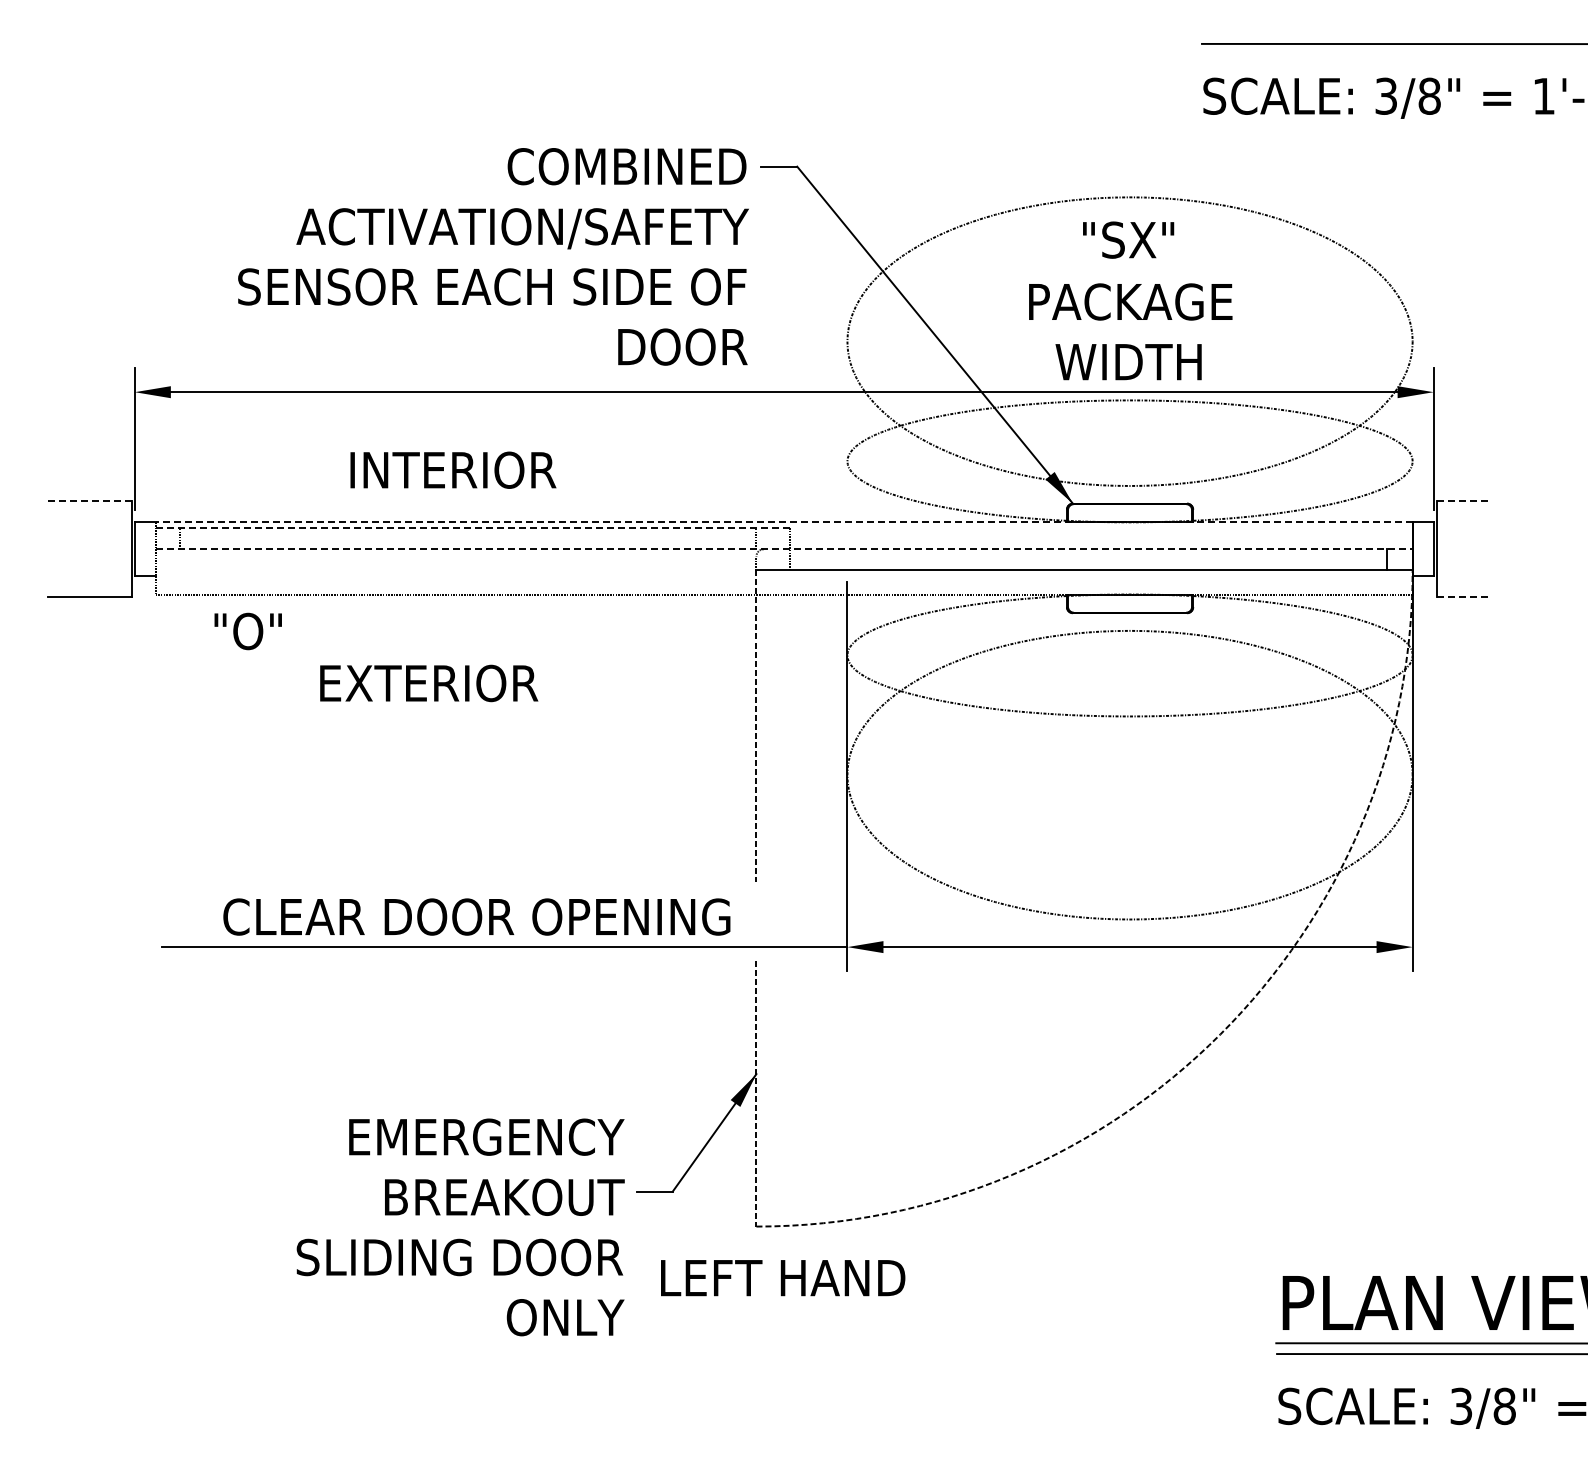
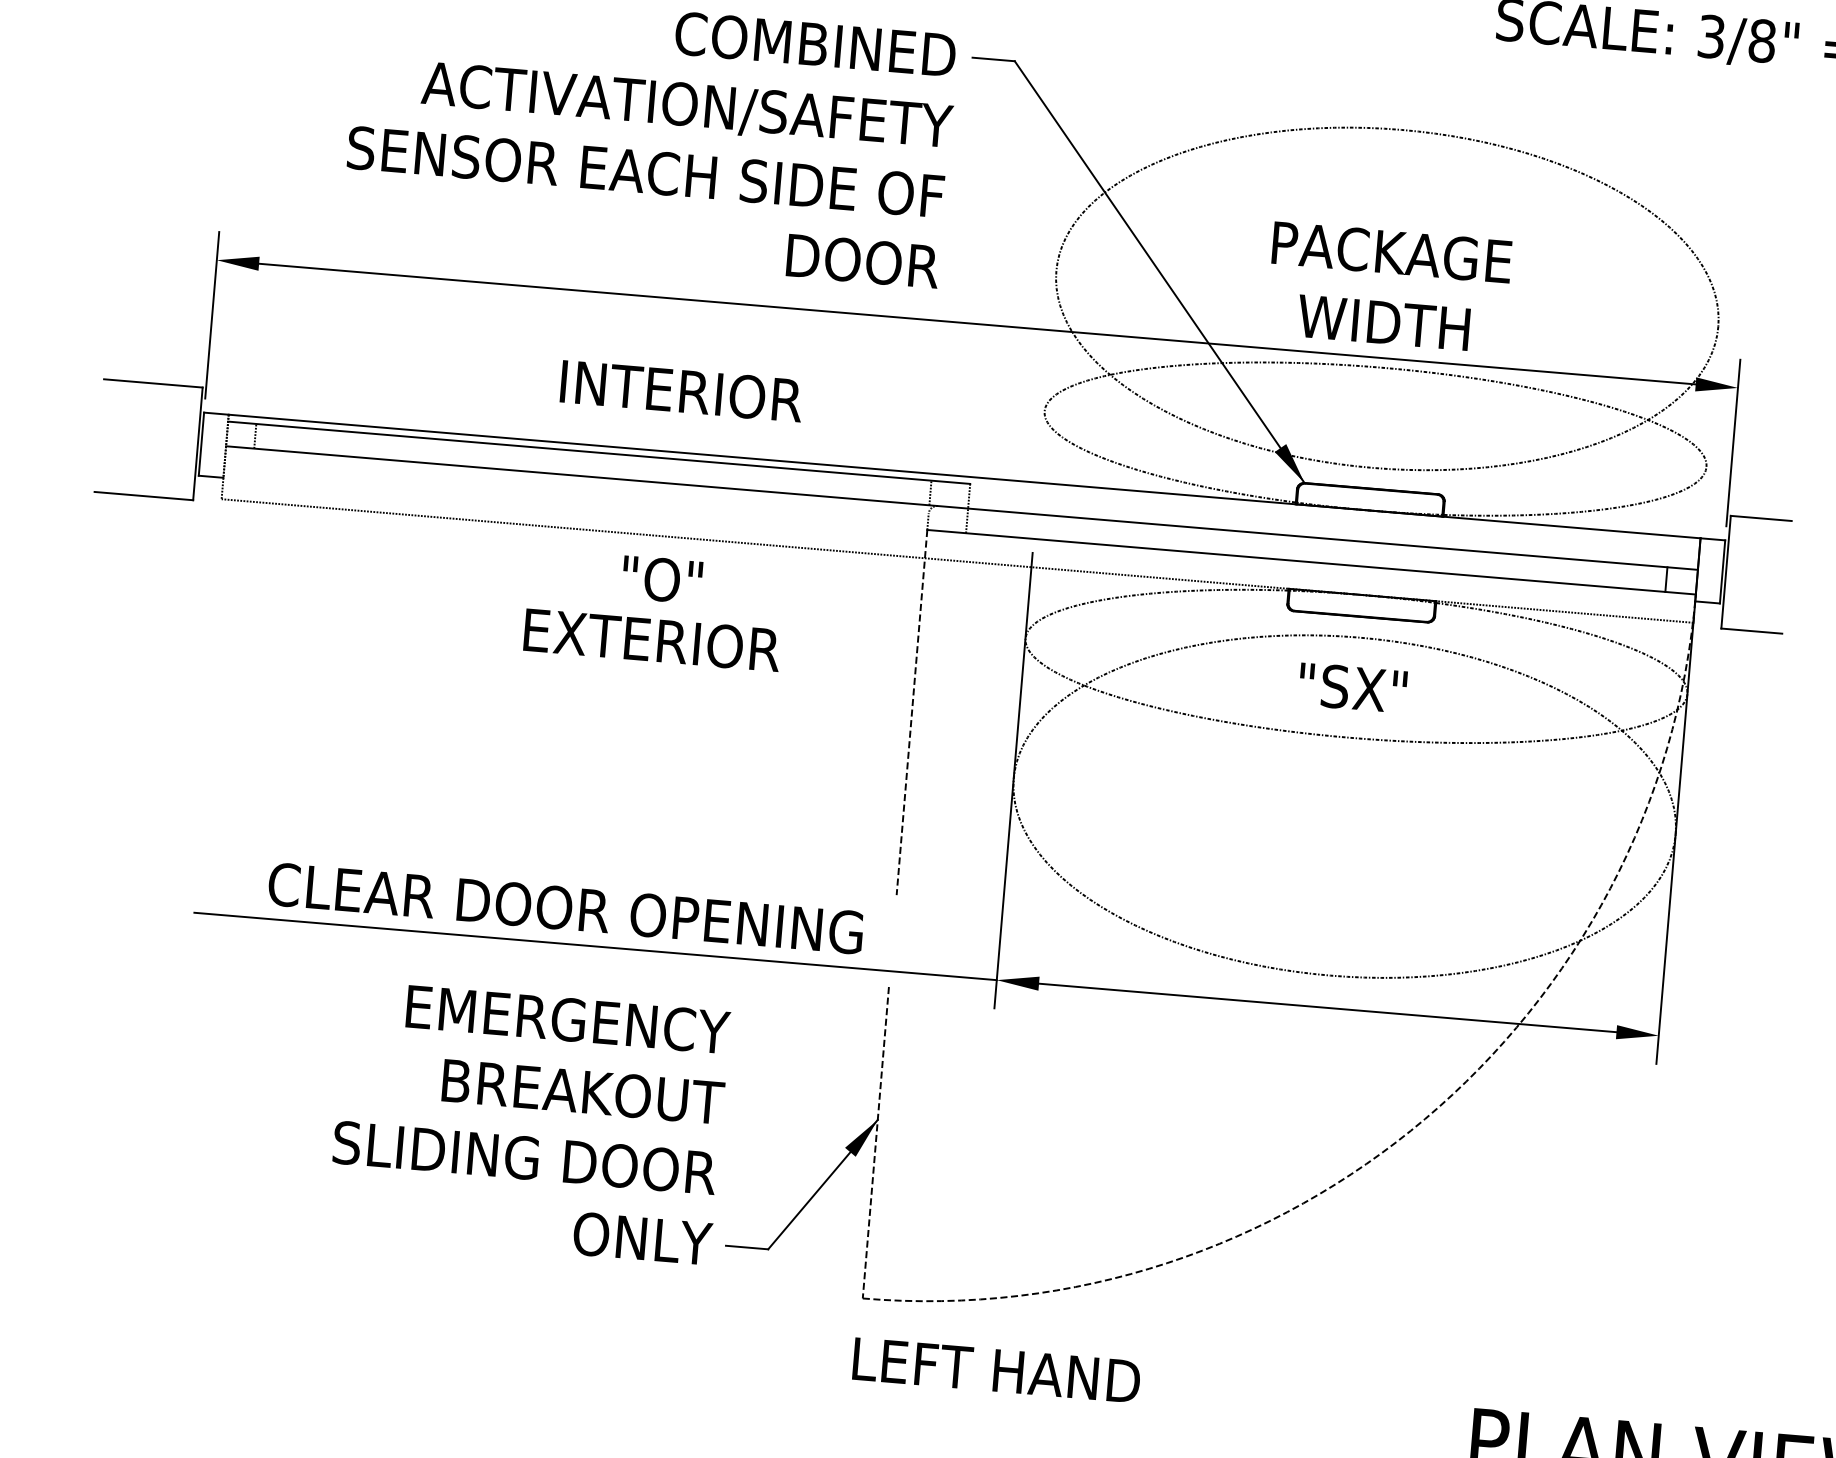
text: (1128, 239) -> (1352, 687), moved
text: (453, 469) -> (682, 390), moved
line: (89, 501) -> (153, 383), dashed -> solid
line: (1462, 501) -> (1760, 518), dashed -> solid
line: (783, 522) -> (963, 476), dashed -> solid
line: (472, 528) -> (598, 453), dashed -> solid
line: (784, 549) -> (962, 508), dashed -> solid
line: (1462, 597) -> (1751, 631), dashed -> solid
text: (247, 631) -> (661, 579), moved
text: (429, 683) -> (652, 640), moved
text: (460, 1227) -> (528, 1122), moved
text: (783, 1278) -> (997, 1370), moved

